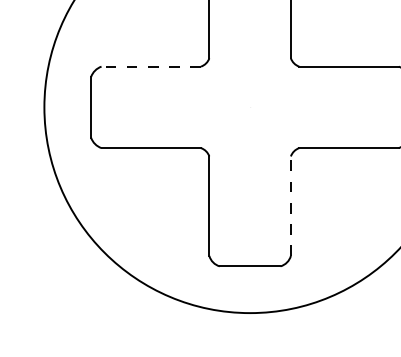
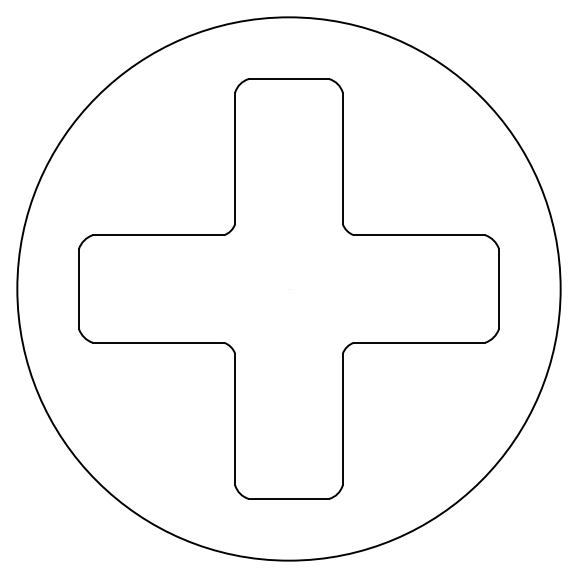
line: (151, 66) -> (158, 235), dashed -> solid
line: (290, 206) -> (342, 419), dashed -> solid

